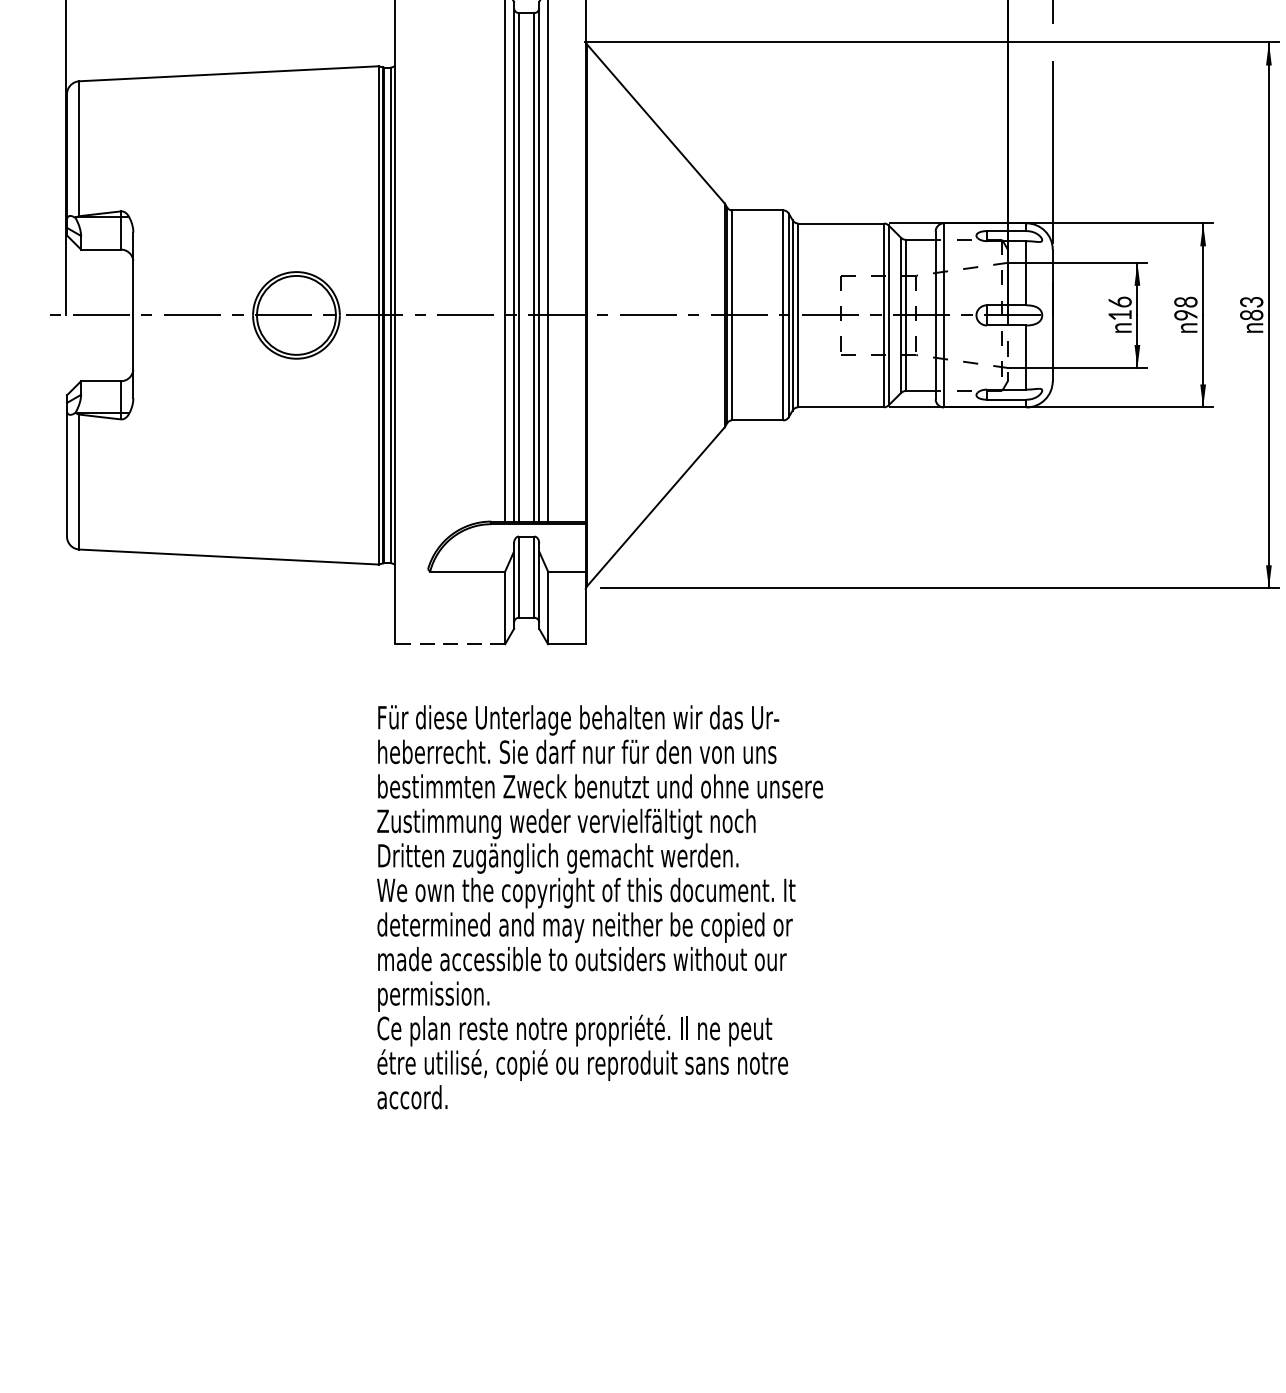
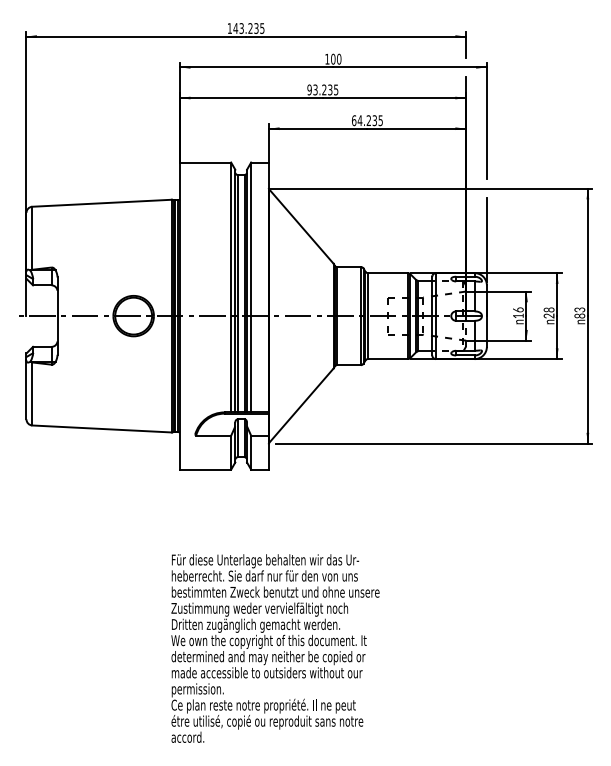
text: (1188, 314) -> (550, 315), 98 -> 28
line: (450, 643) -> (205, 469), dashed -> solid
text: (600, 907) -> (275, 648), moved

